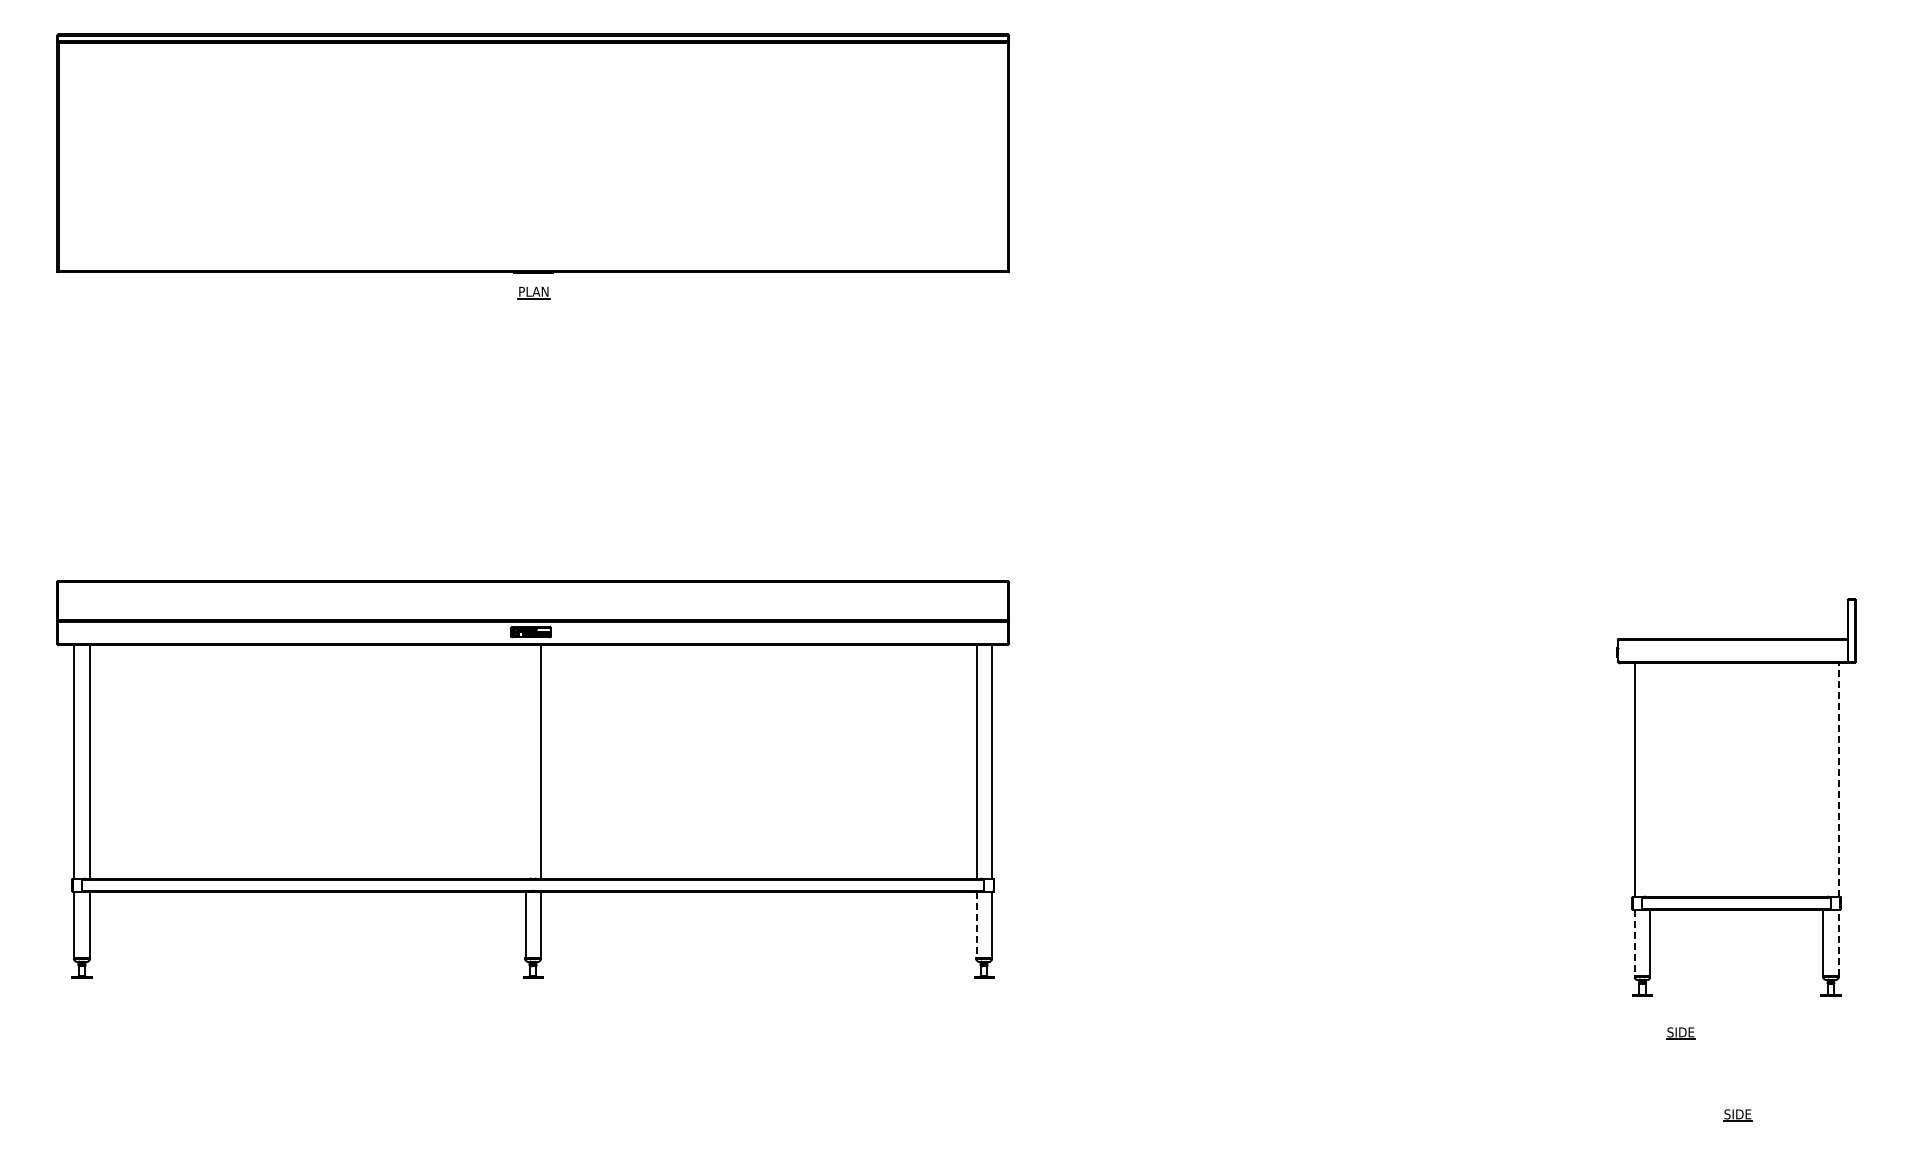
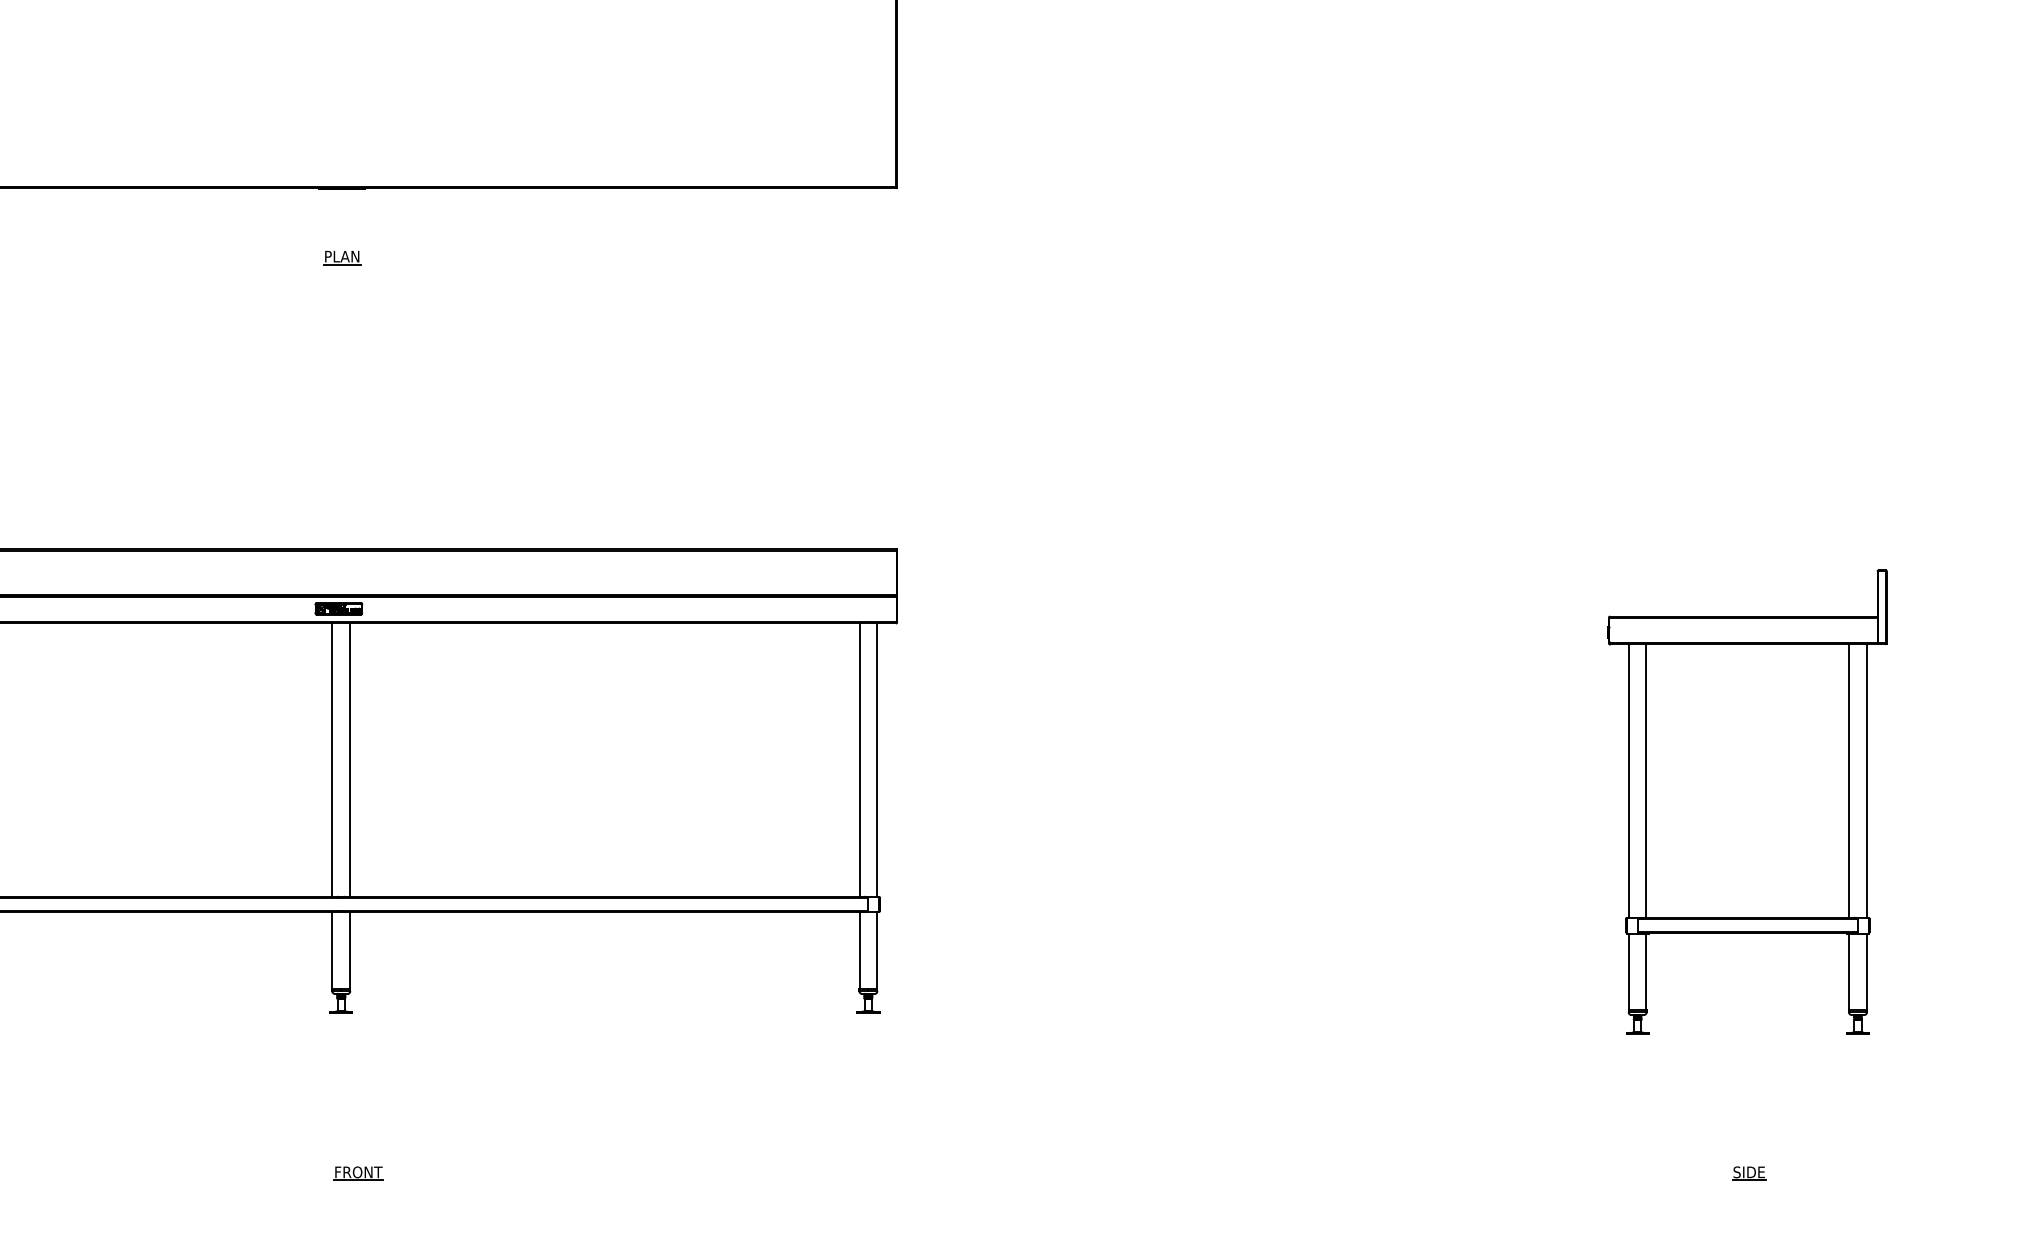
part: (533, 292) -> (341, 257), moved
line: (525, 761) -> (332, 759), added
line: (1649, 779) -> (1645, 781), added
line: (1823, 779) -> (1849, 781), added
line: (1838, 779) -> (1866, 781), dashed -> solid
line: (976, 924) -> (859, 950), dashed -> solid
line: (1634, 942) -> (1628, 971), dashed -> solid
line: (1838, 942) -> (1866, 971), dashed -> solid
part: (1680, 1033) -> (1682, 1077), removed
part: (547, 1115) -> (358, 1173), added

